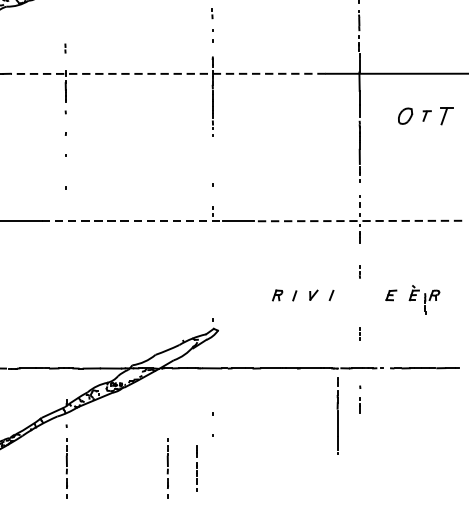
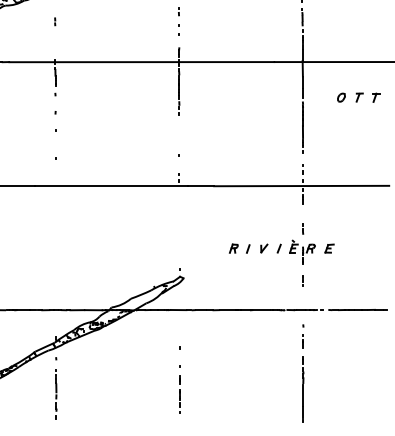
part: (65, 48) -> (55, 21), moved
line: (167, 74) -> (141, 62), dashed -> solid
part: (405, 115) -> (341, 97), size x0.62
part: (447, 115) -> (376, 97), size x0.62
line: (133, 221) -> (112, 186), dashed -> solid
line: (358, 221) -> (301, 186), dashed -> solid
part: (424, 298) -> (302, 251), moved
line: (337, 416) -> (303, 389), moved
line: (167, 468) -> (141, 394), removed
line: (196, 468) -> (179, 394), moved

